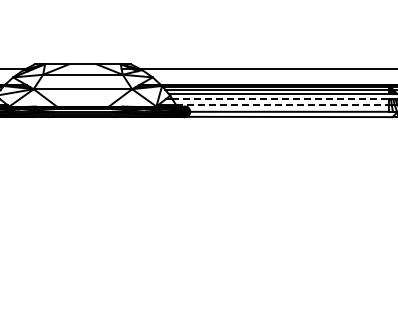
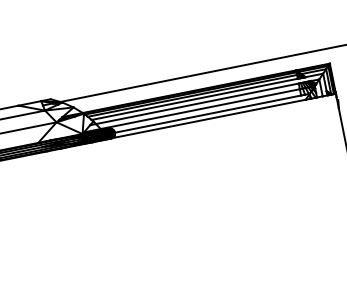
line: (281, 99) -> (198, 104), dashed -> solid
line: (282, 105) -> (200, 109), dashed -> solid

